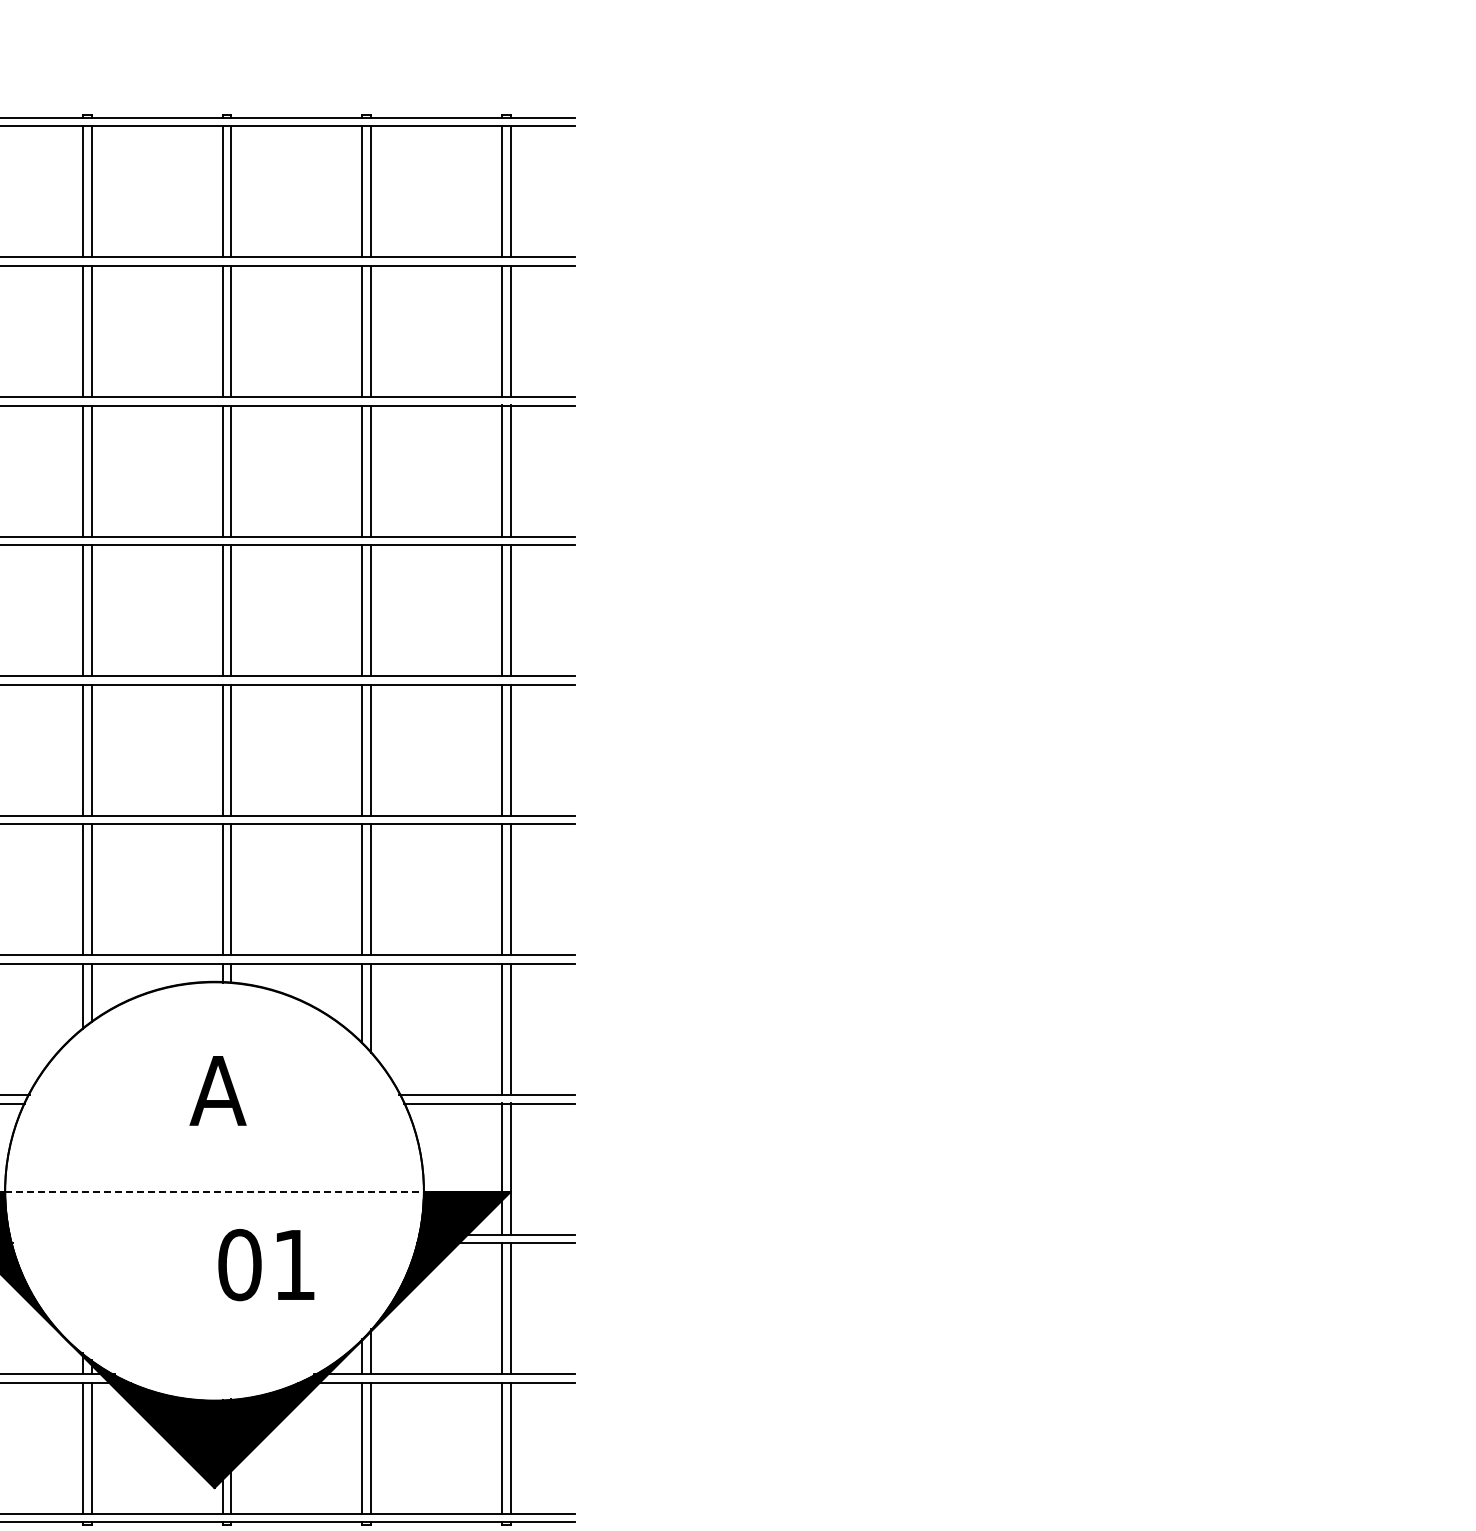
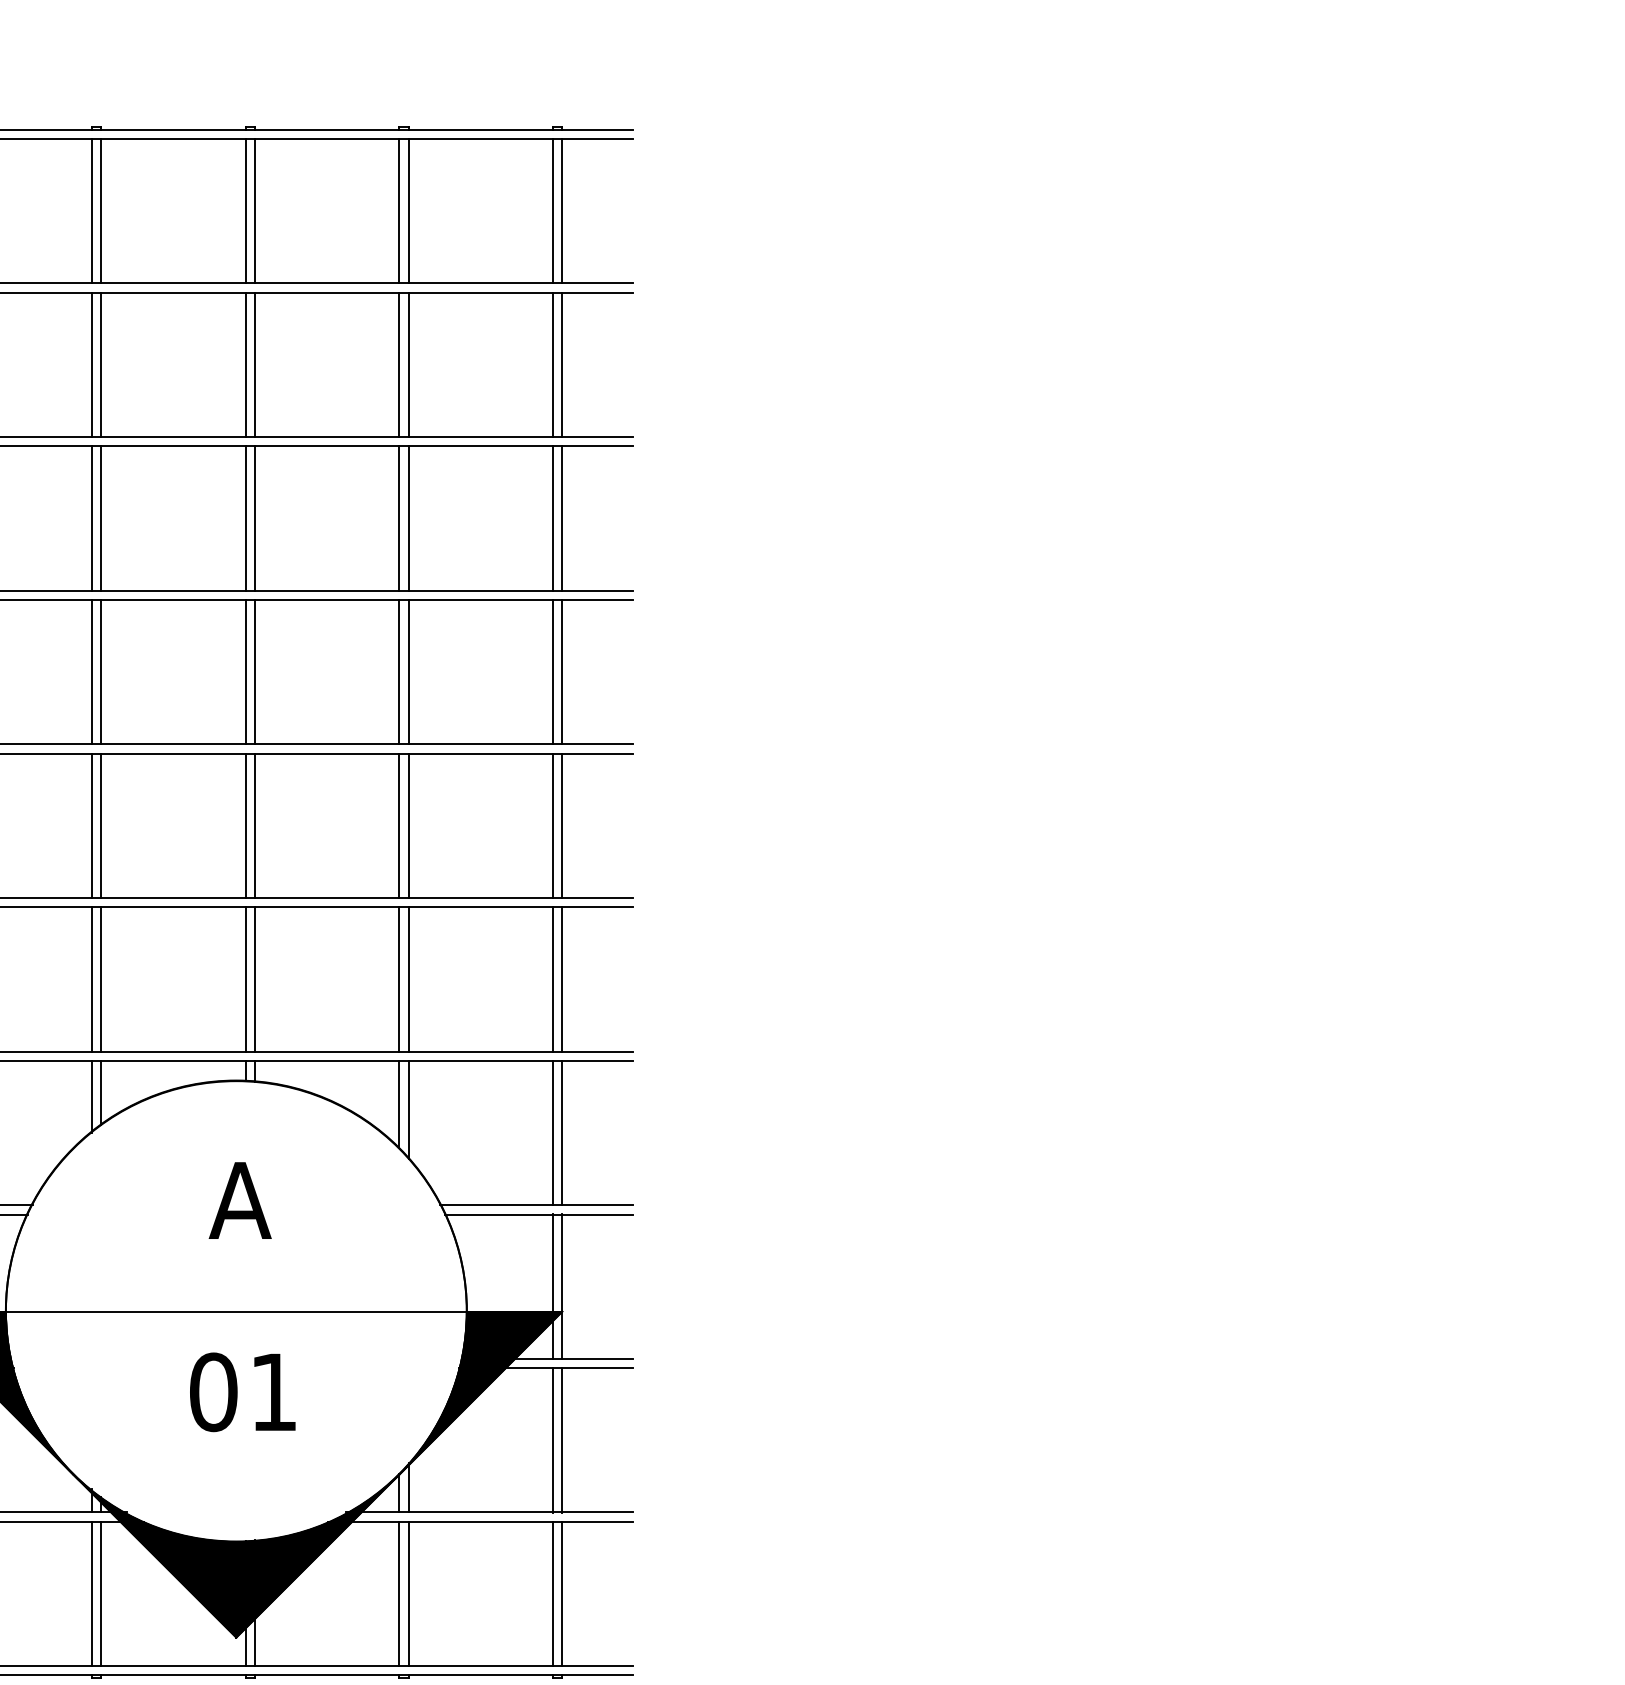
line: (215, 1191) -> (237, 1311), dashed -> solid
text: (266, 1265) -> (242, 1392), moved

